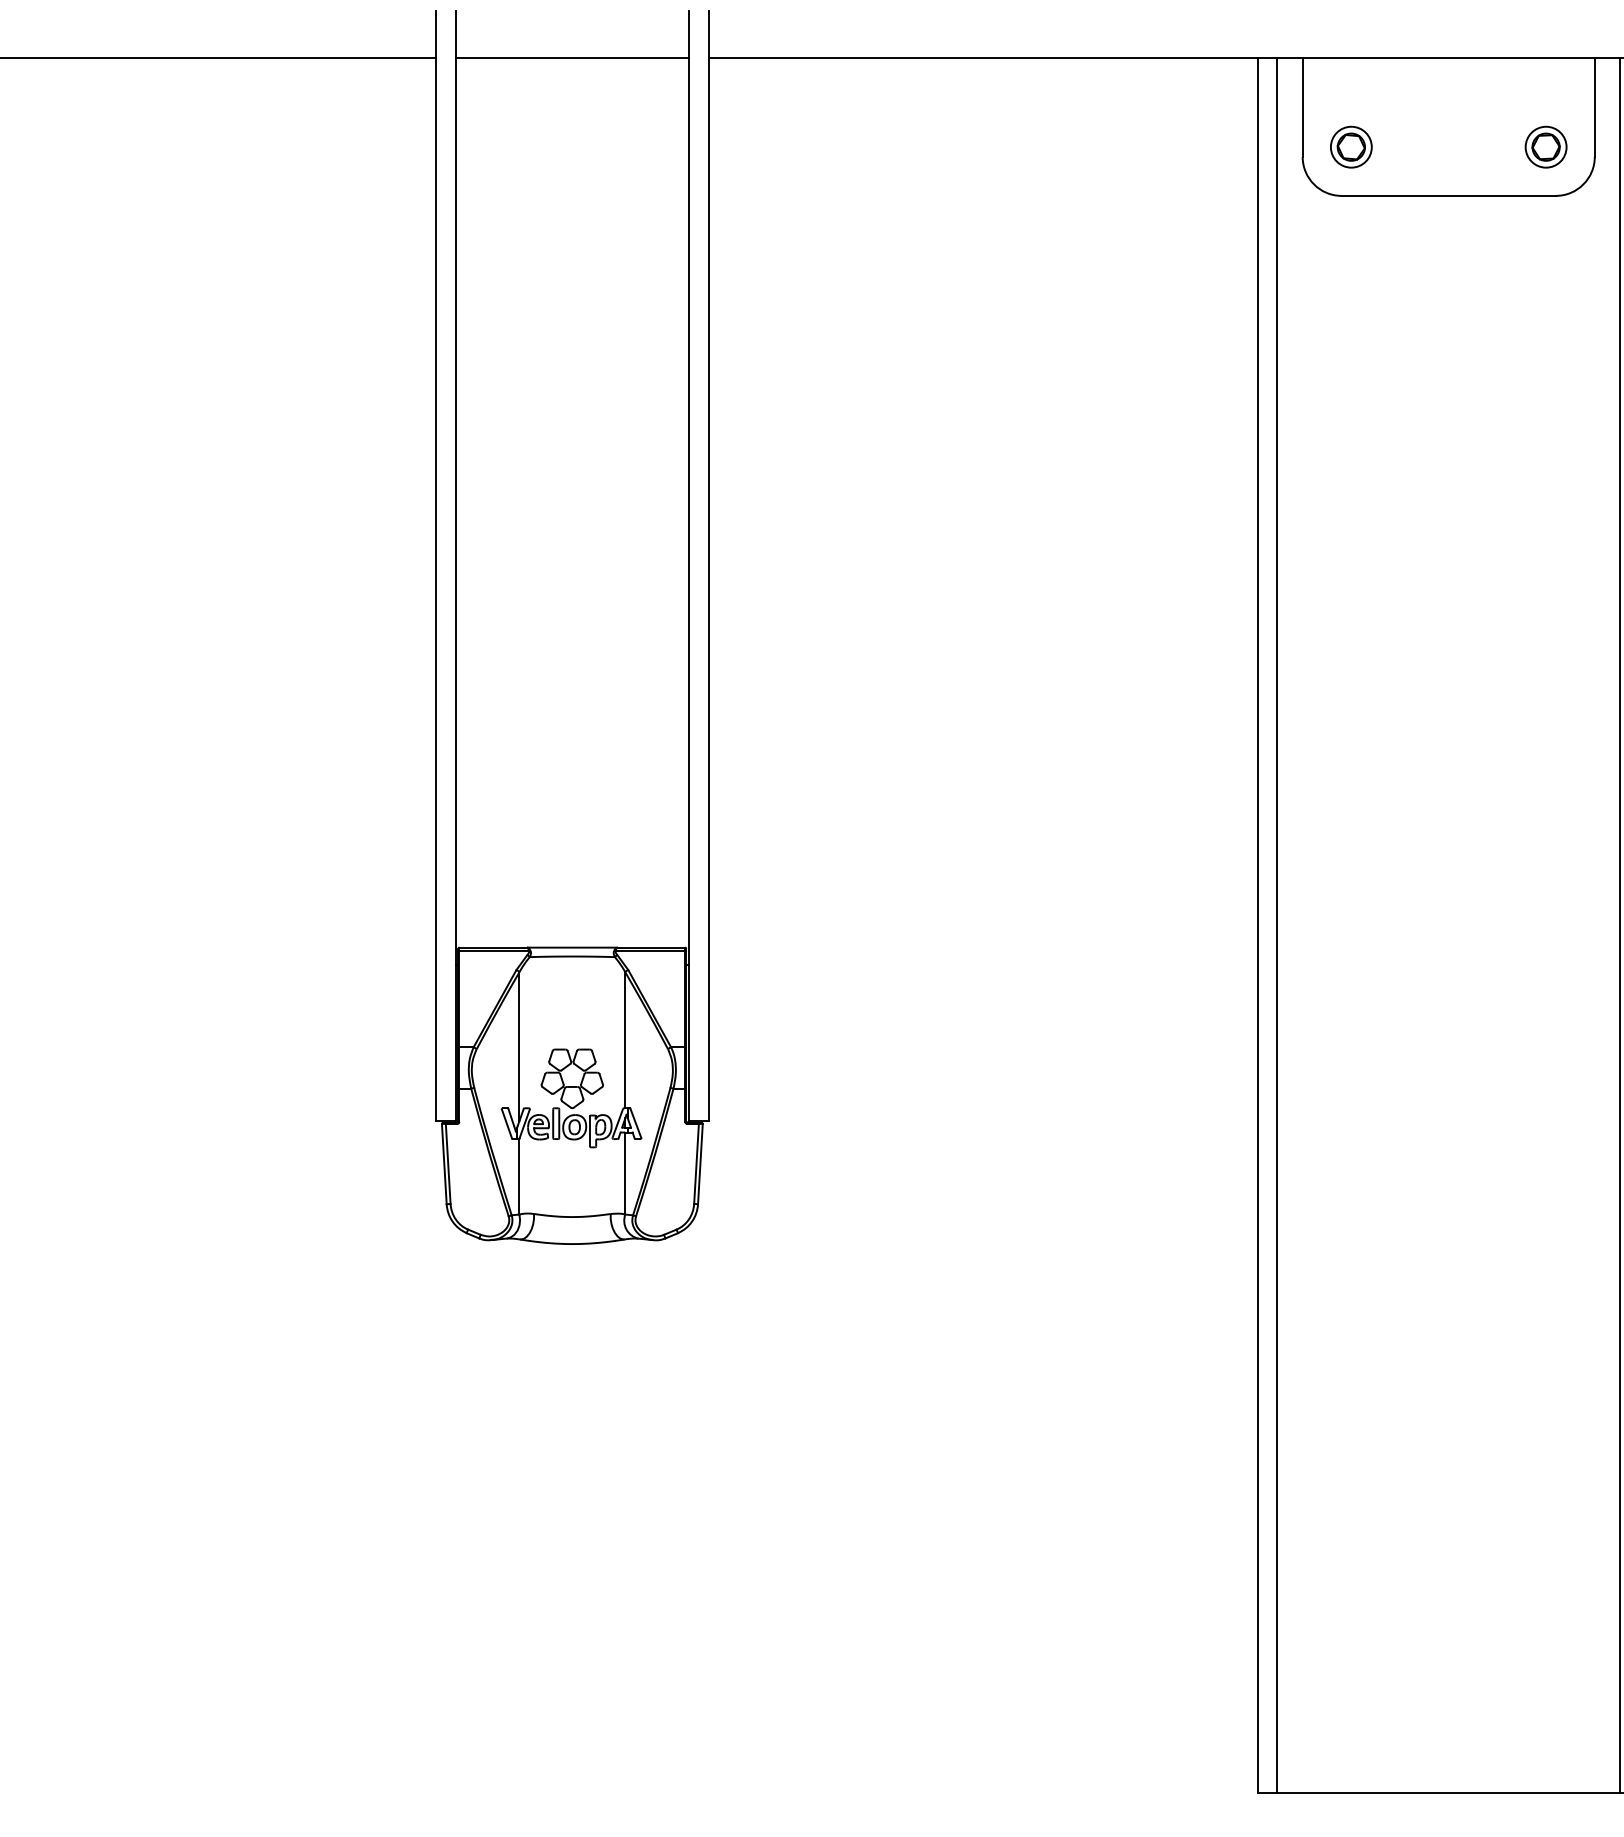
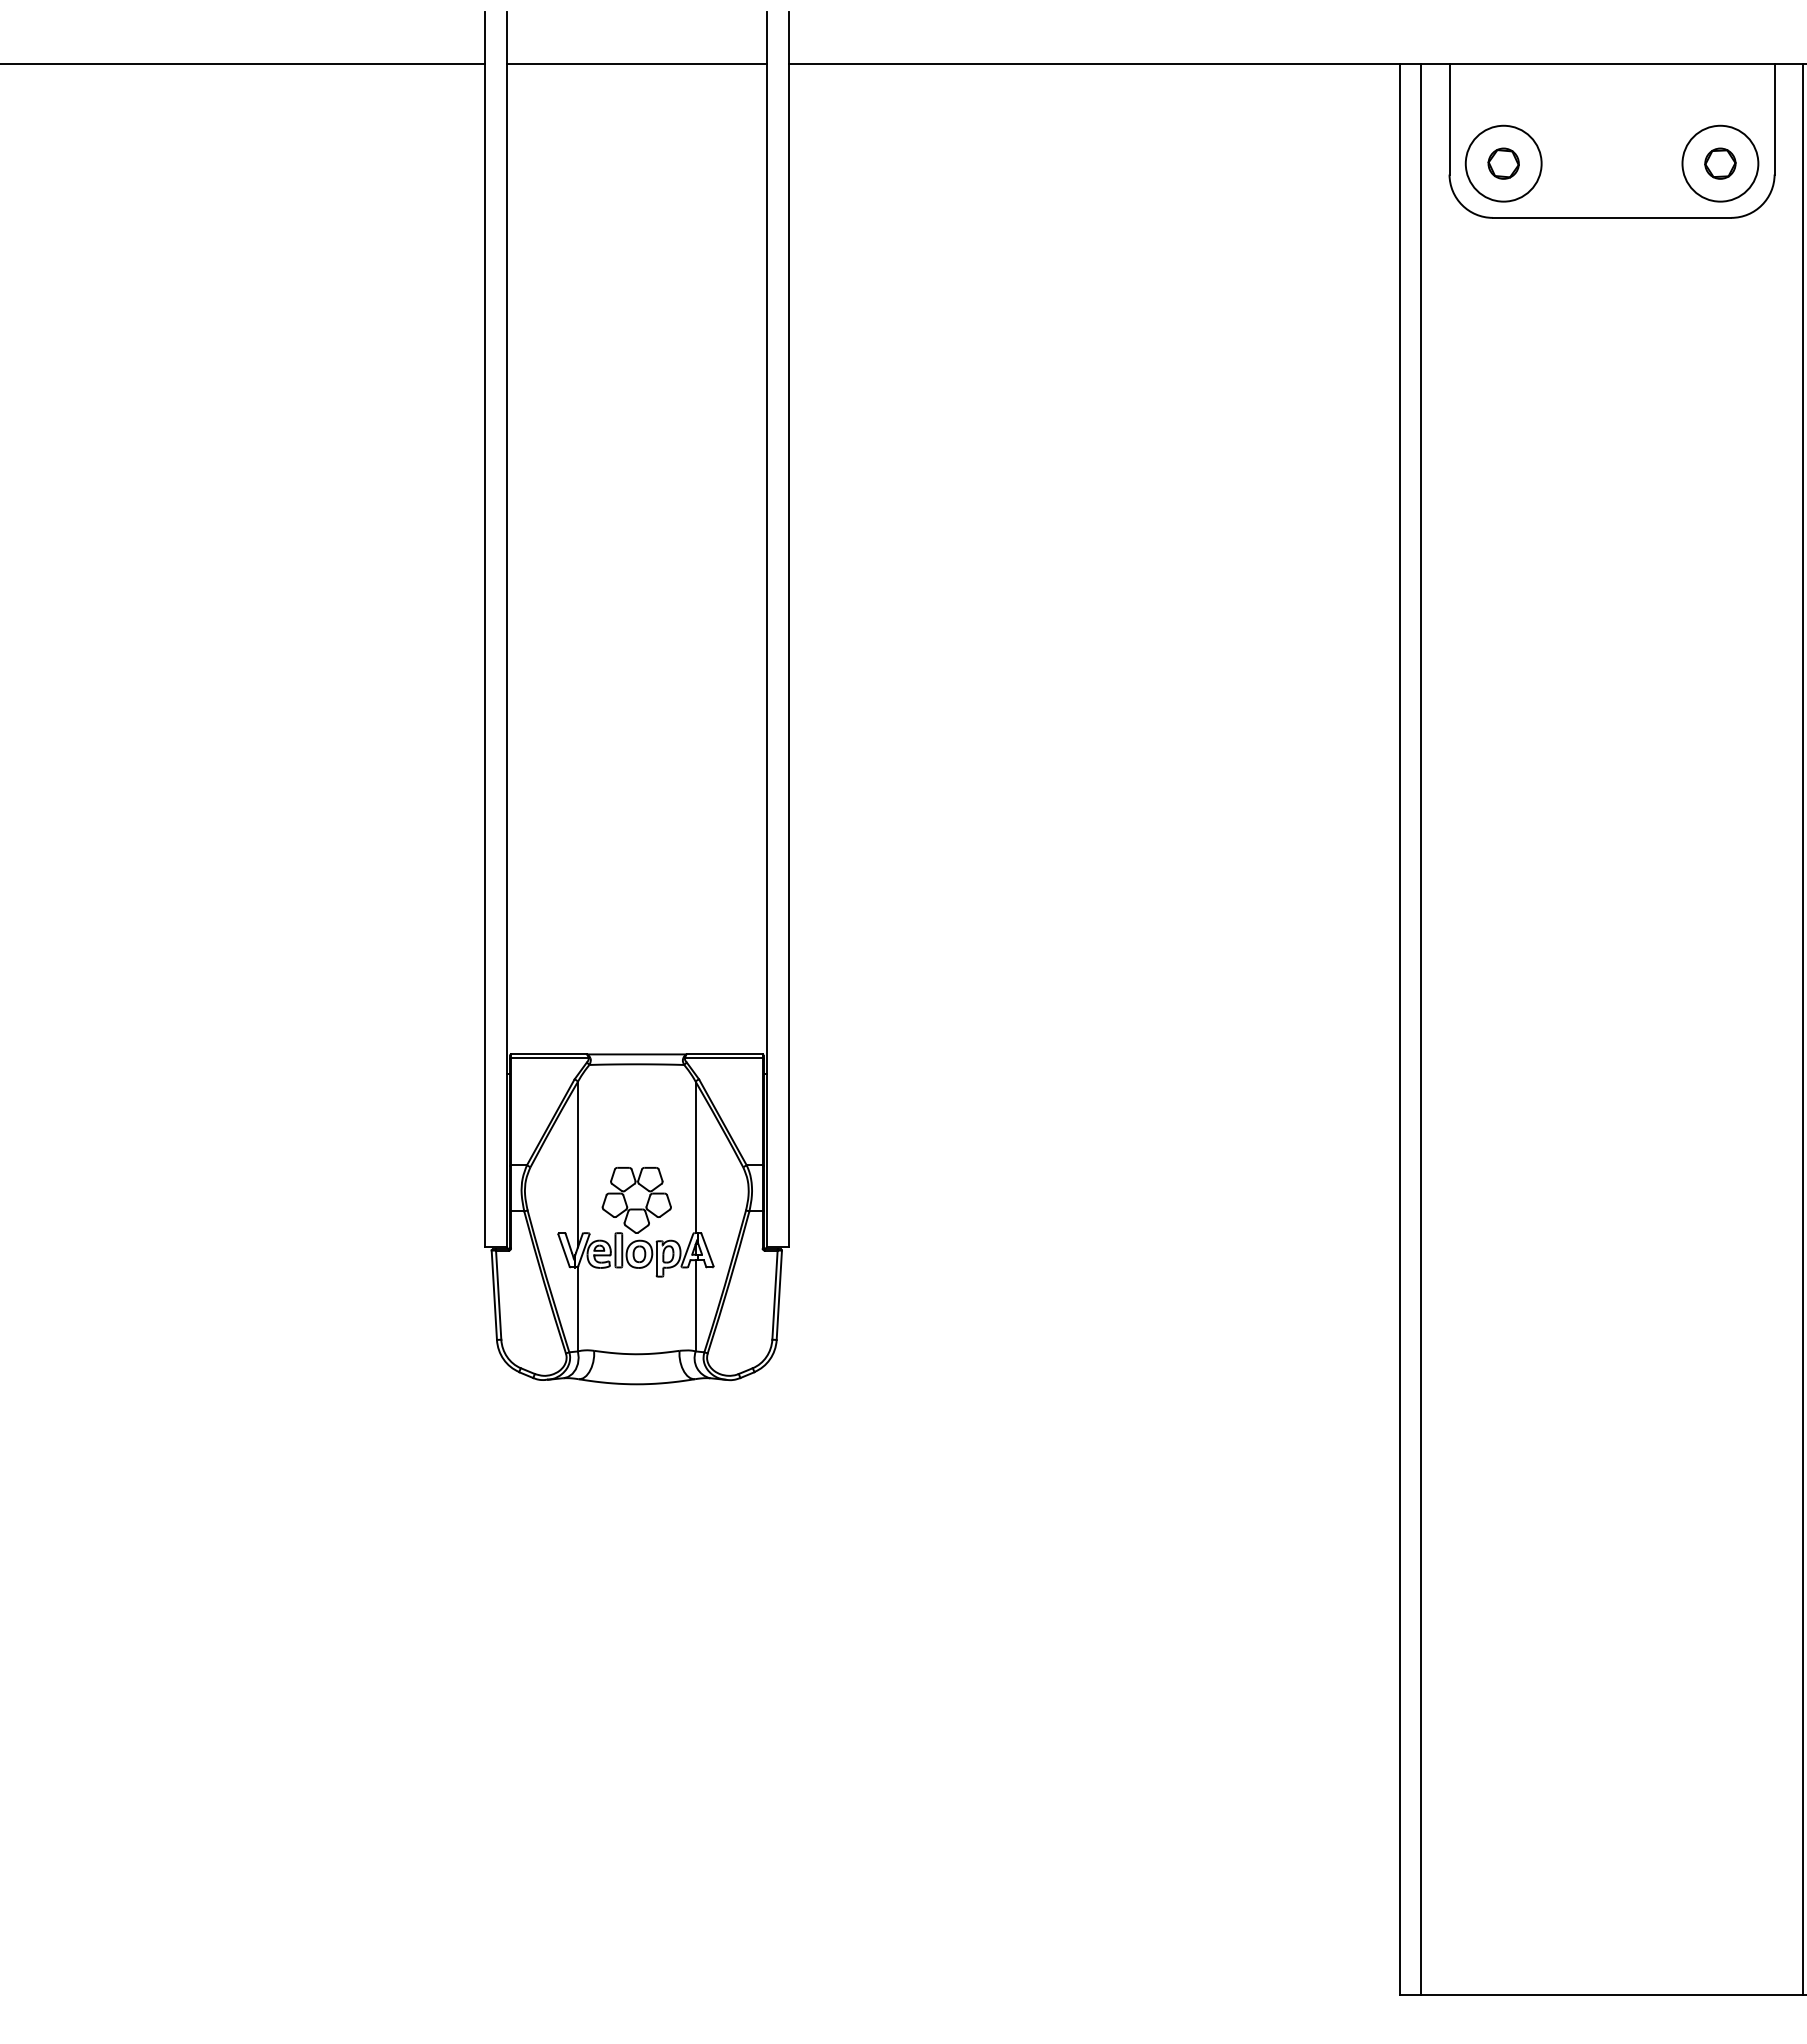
circle: (1351, 147) -> (1503, 164), size x1.67
circle: (1546, 147) -> (1720, 164), size x1.67

